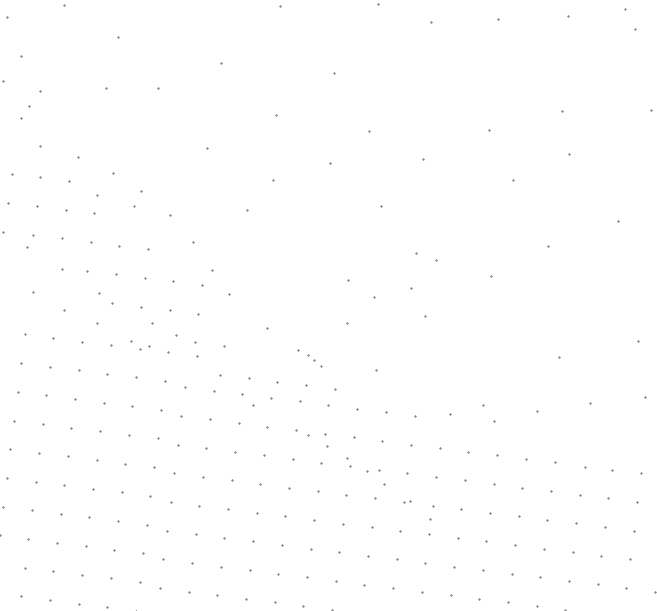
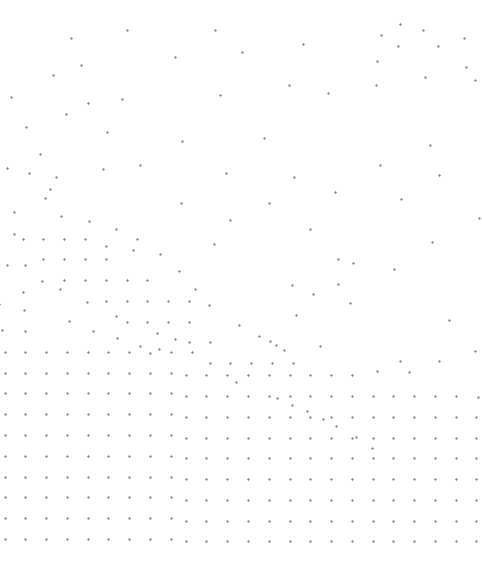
part: (140, 345) -> (150, 349), size x1.4
part: (310, 358) -> (272, 343), size x1.4

